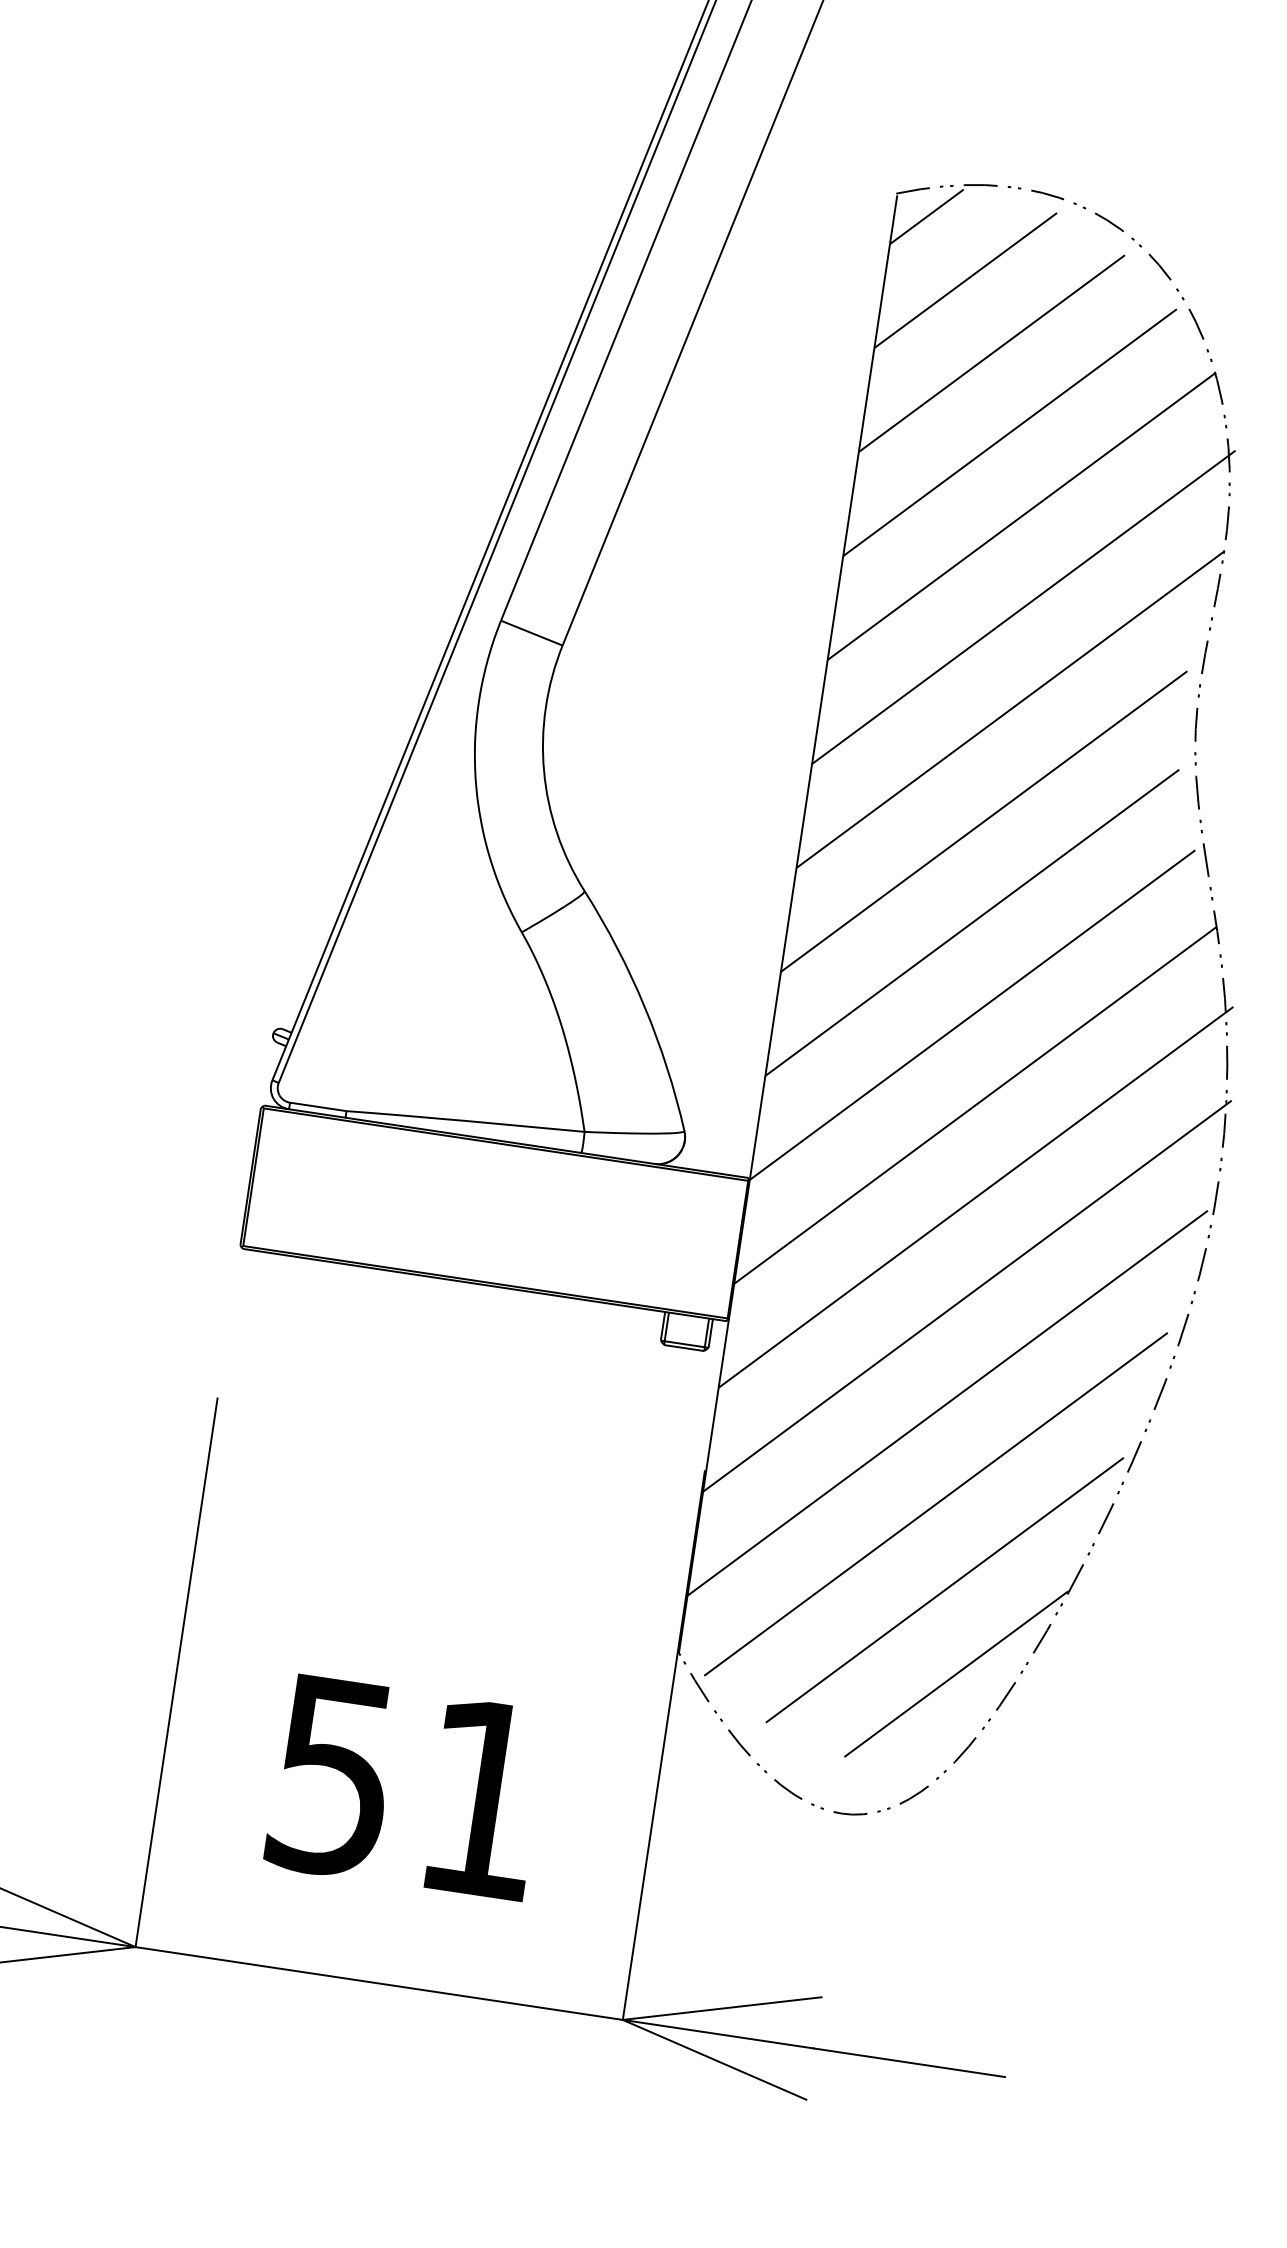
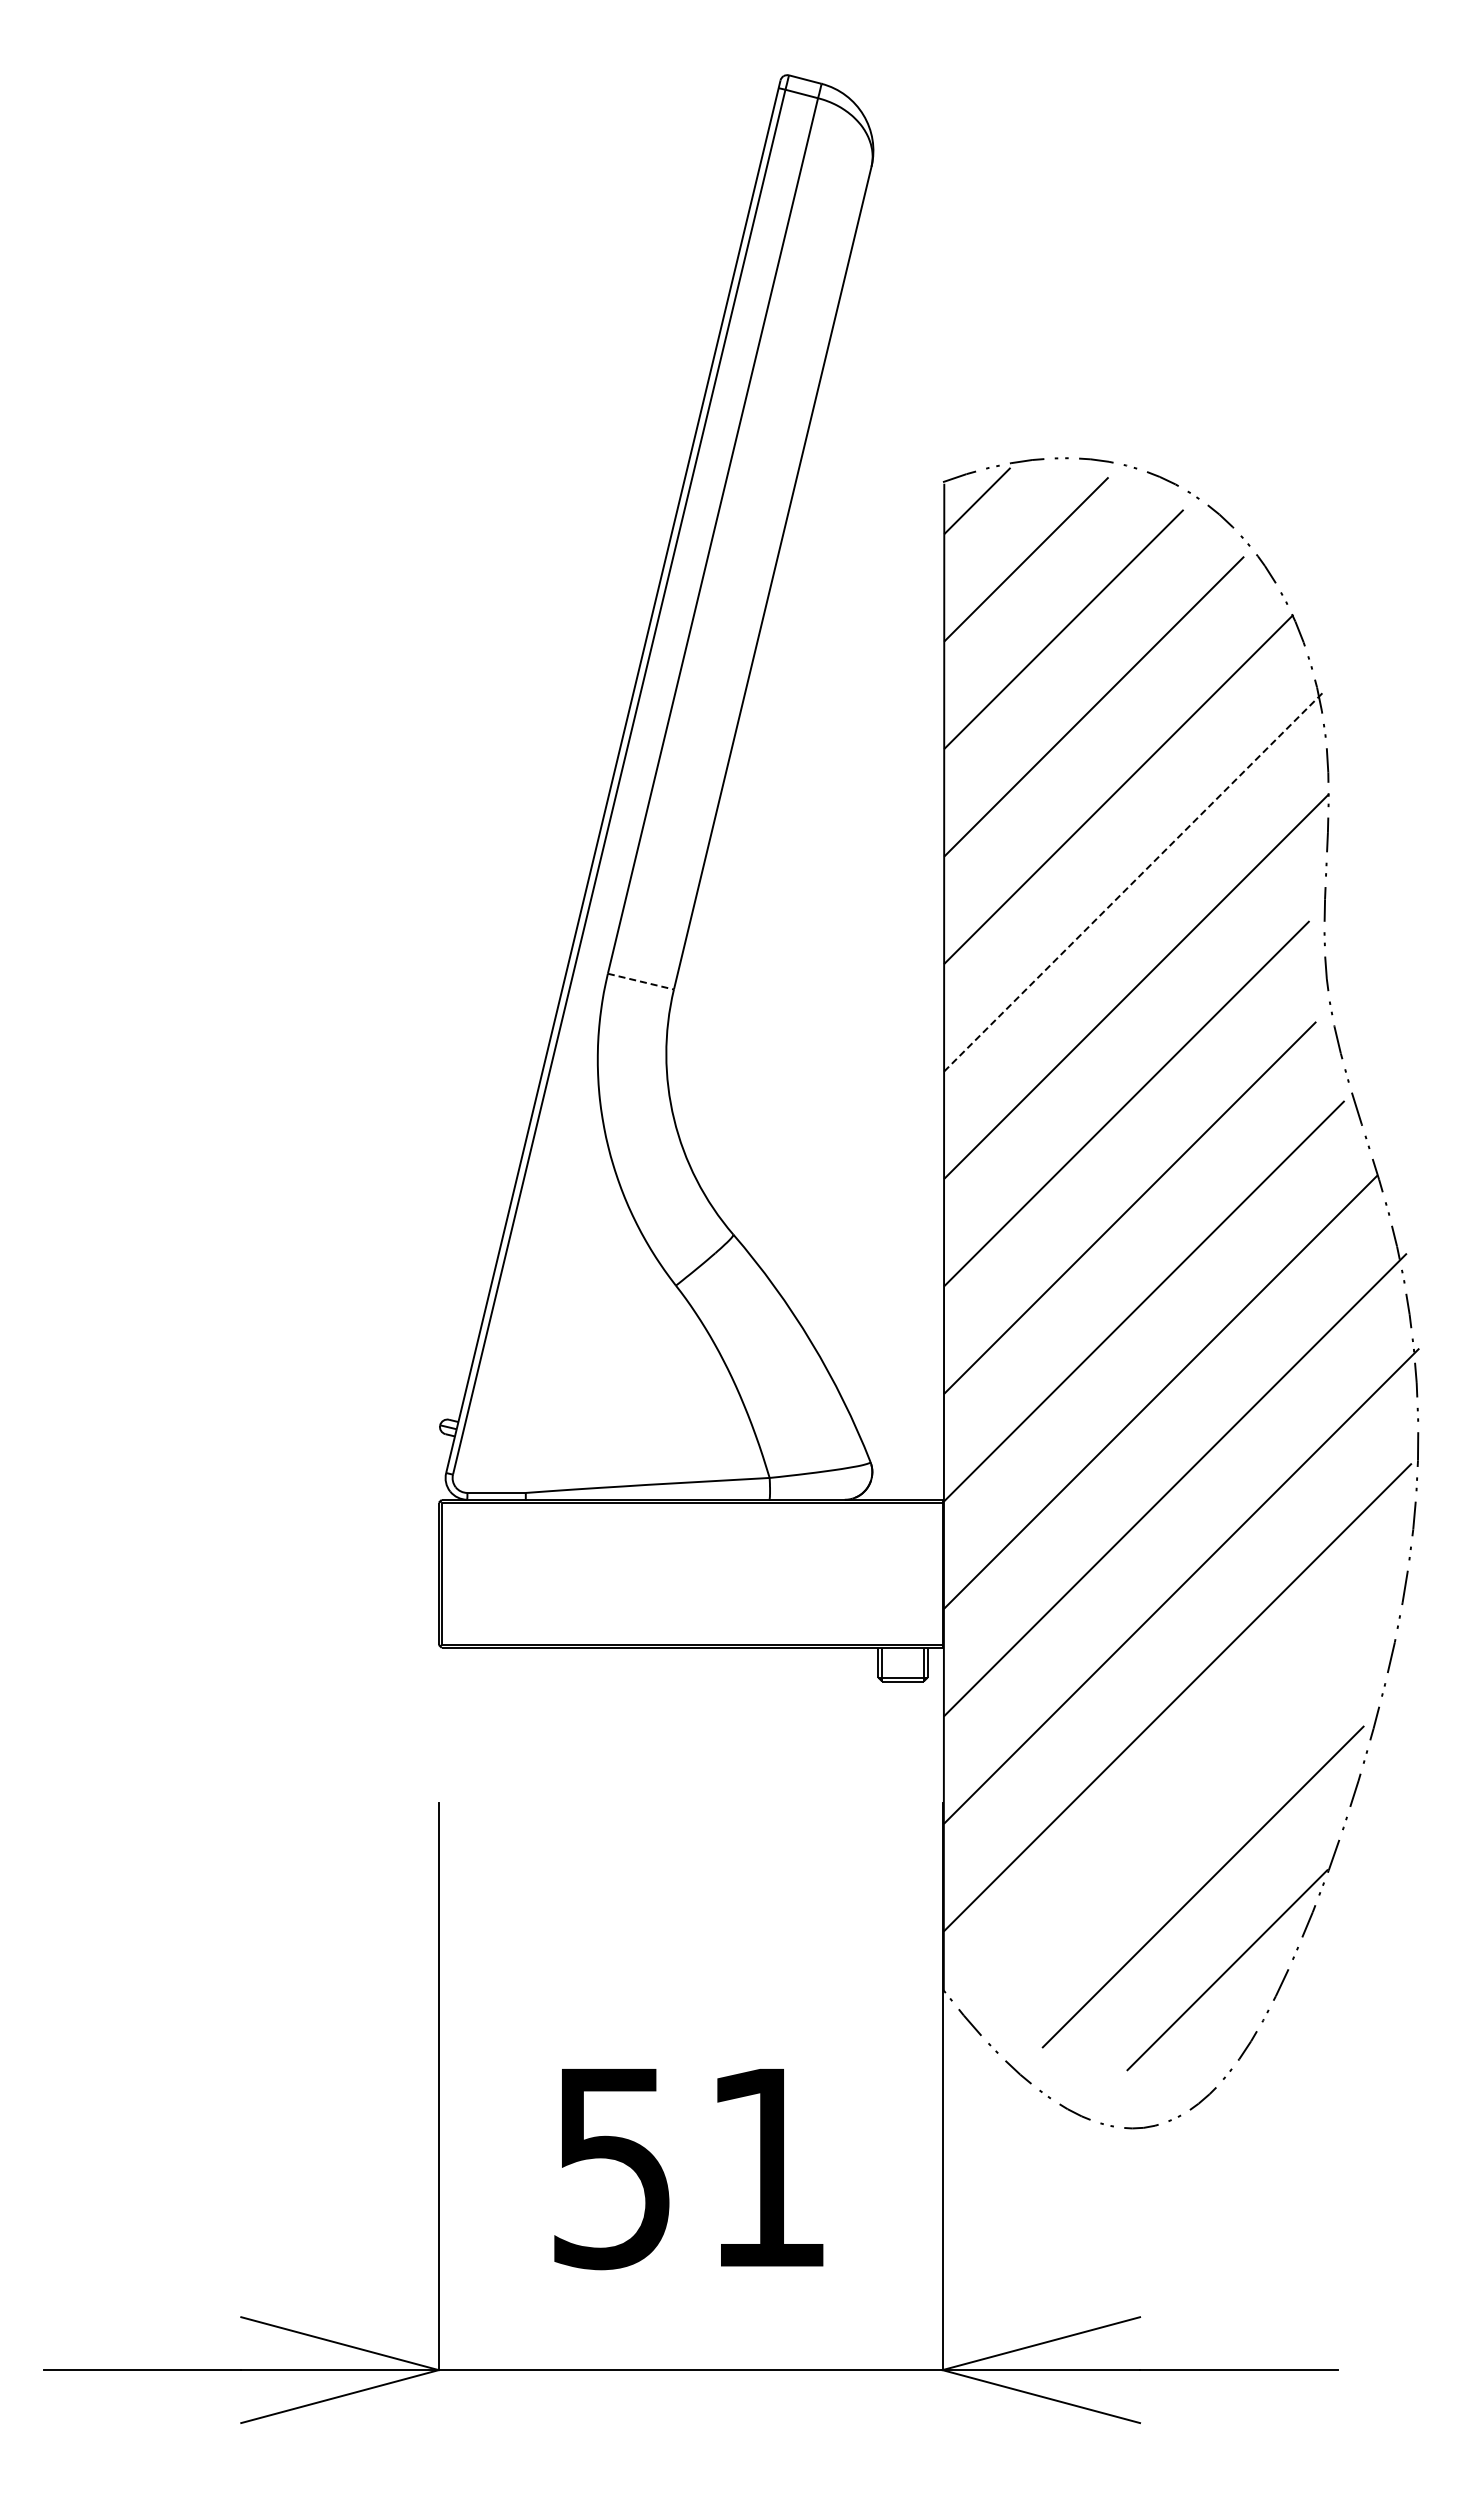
line: (1023, 606) -> (1134, 880), solid -> dashed
line: (531, 632) -> (640, 981), solid -> dashed
line: (936, 1504) -> (1181, 1801), removed

